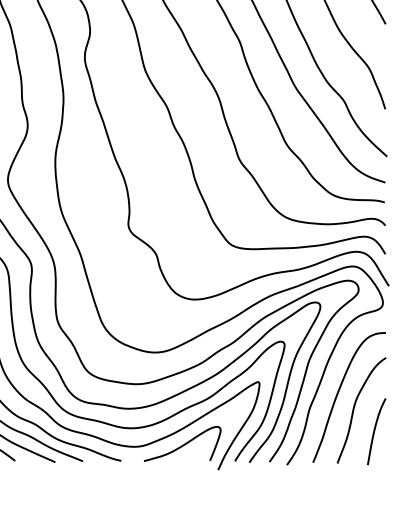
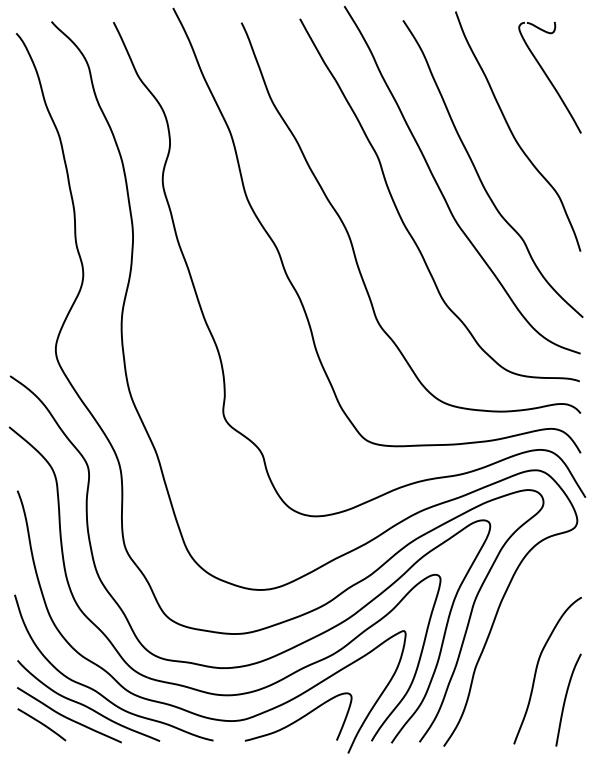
curve: (338, 393) -> (515, 647), removed

